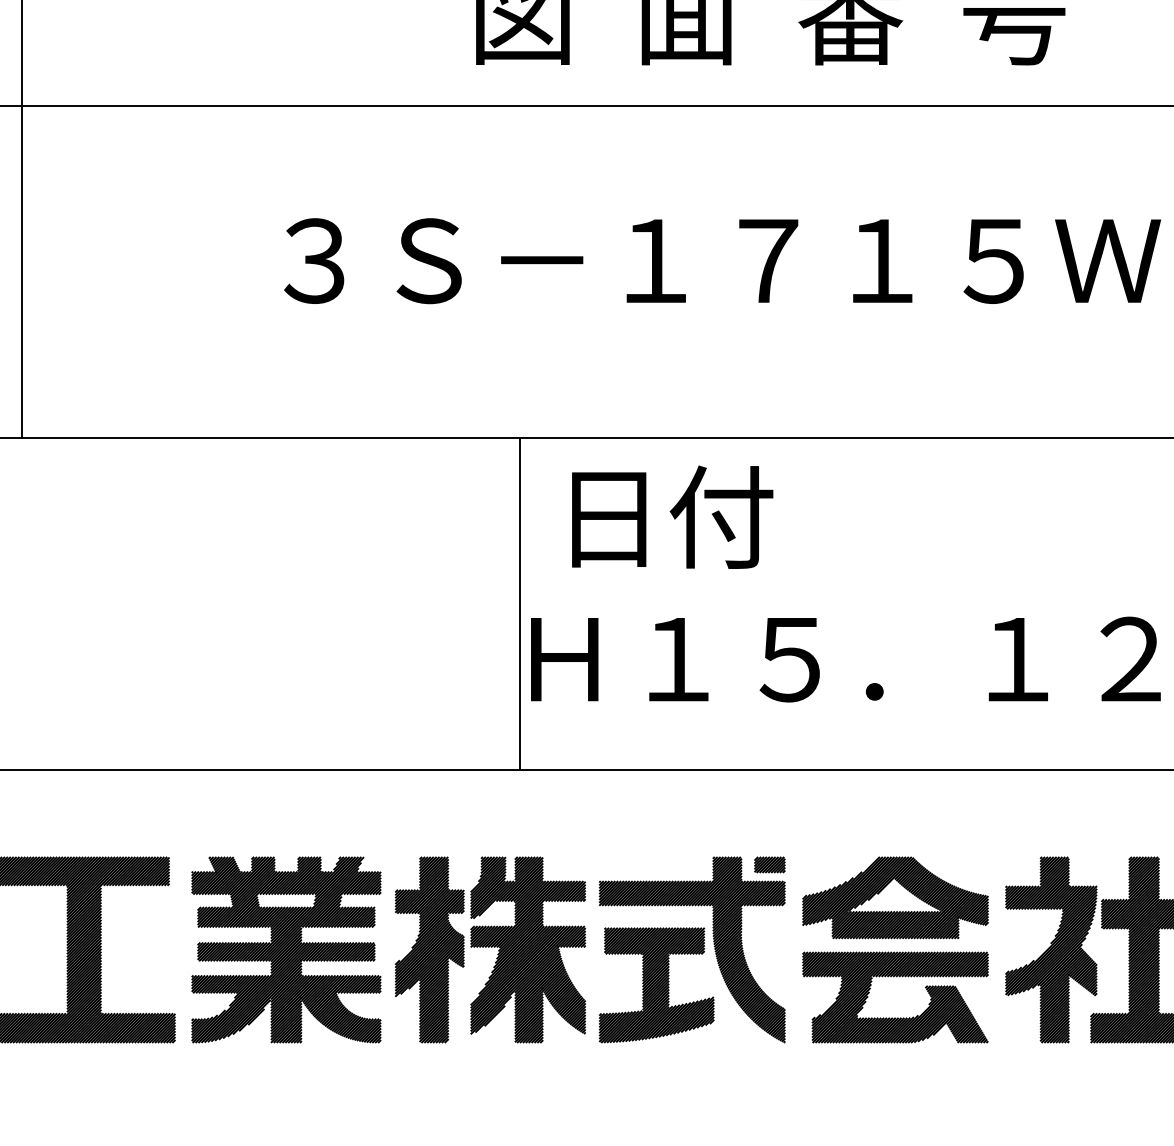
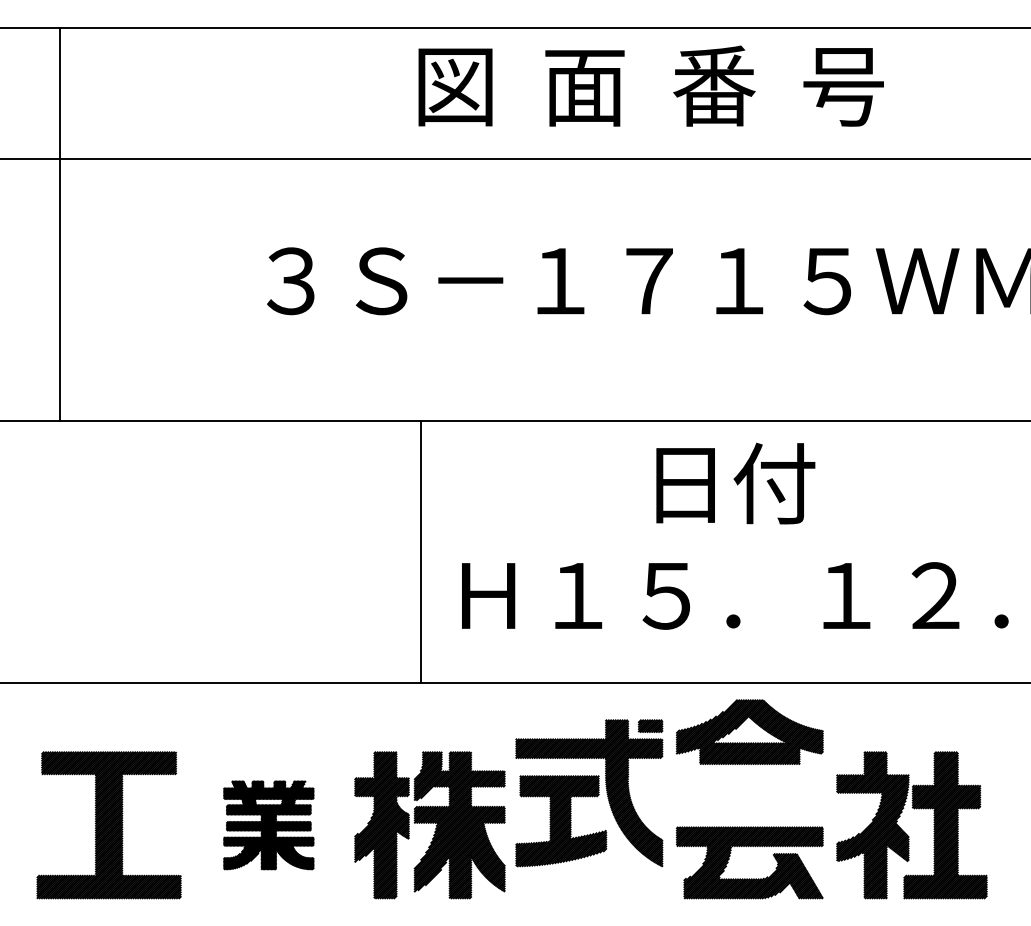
text: (672, 517) -> (735, 483), moved
line: (520, 603) -> (421, 551), moved
part: (895, 897) -> (749, 731), moved
part: (286, 950) -> (268, 825), size x0.6
part: (692, 950) -> (589, 793), moved

